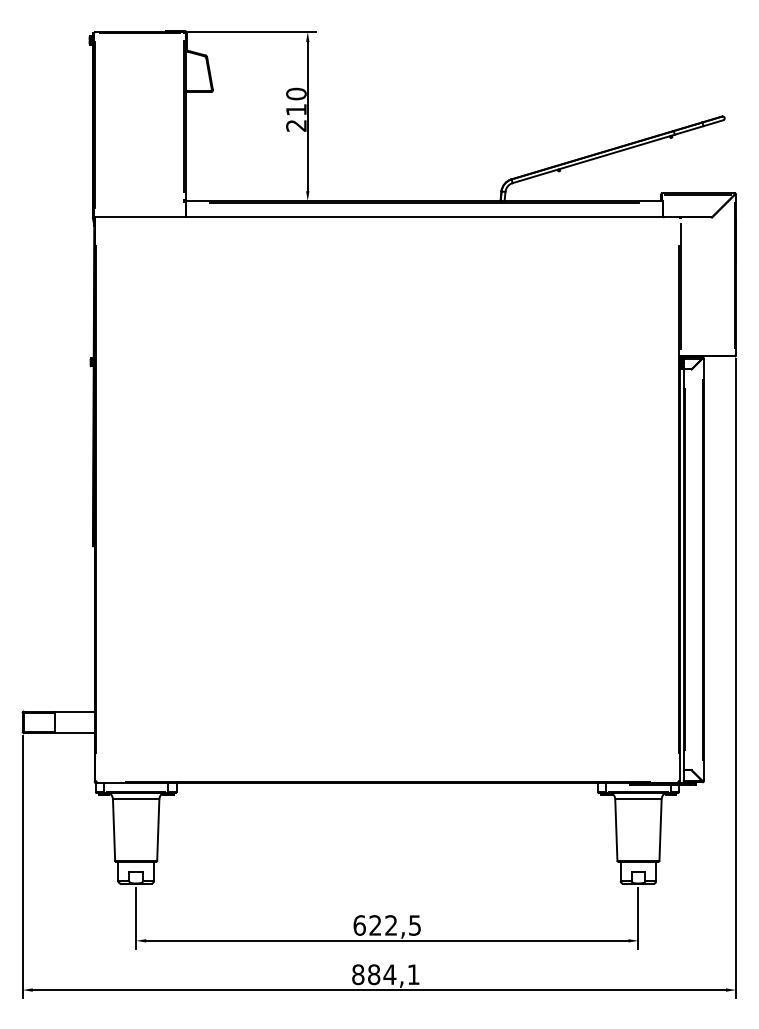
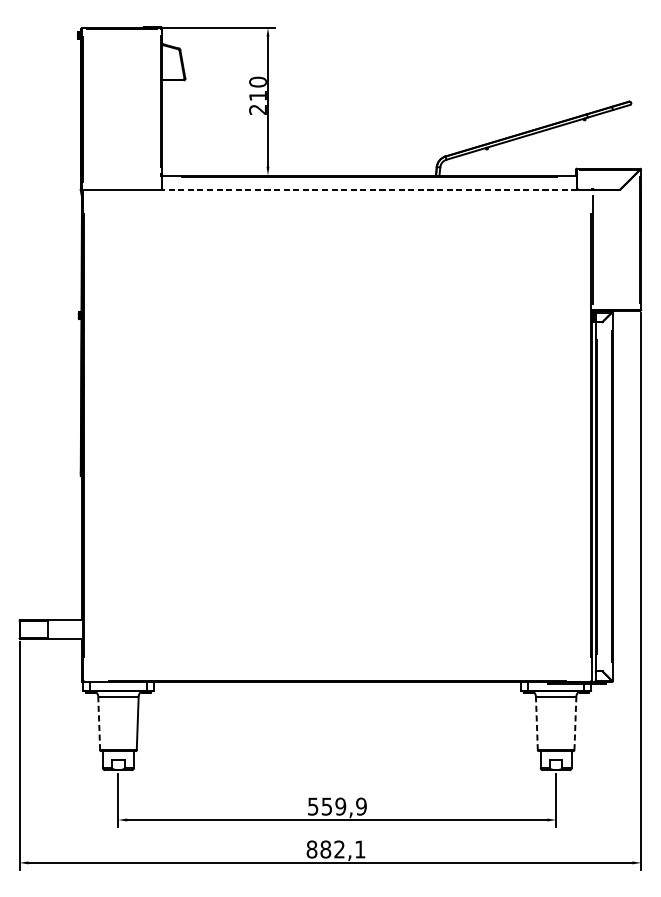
line: (424, 217) -> (369, 189), solid -> dashed
line: (114, 830) -> (99, 723), solid -> dashed
line: (616, 830) -> (537, 723), solid -> dashed
line: (660, 830) -> (575, 723), solid -> dashed
text: (387, 925) -> (337, 806), 622,5 -> 559,9
text: (389, 974) -> (339, 849), 884,1 -> 882,1

